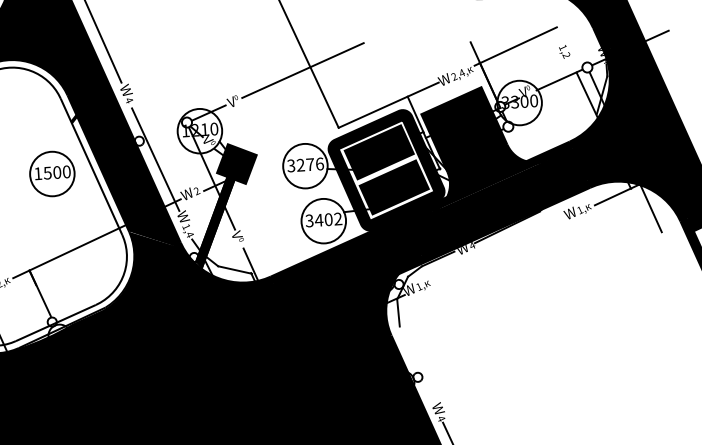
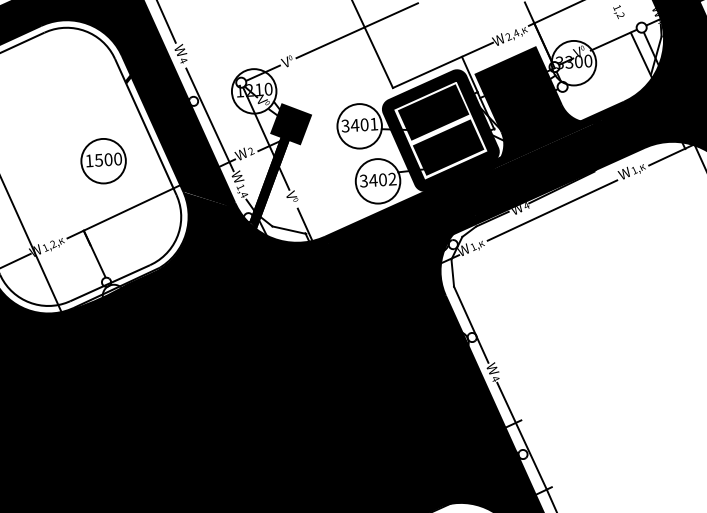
text: (310, 164) -> (364, 124), 3276 -> 3401
part: (52, 174) -> (103, 161), moved
line: (498, 250) -> (552, 210), added
line: (417, 364) -> (471, 324), added

